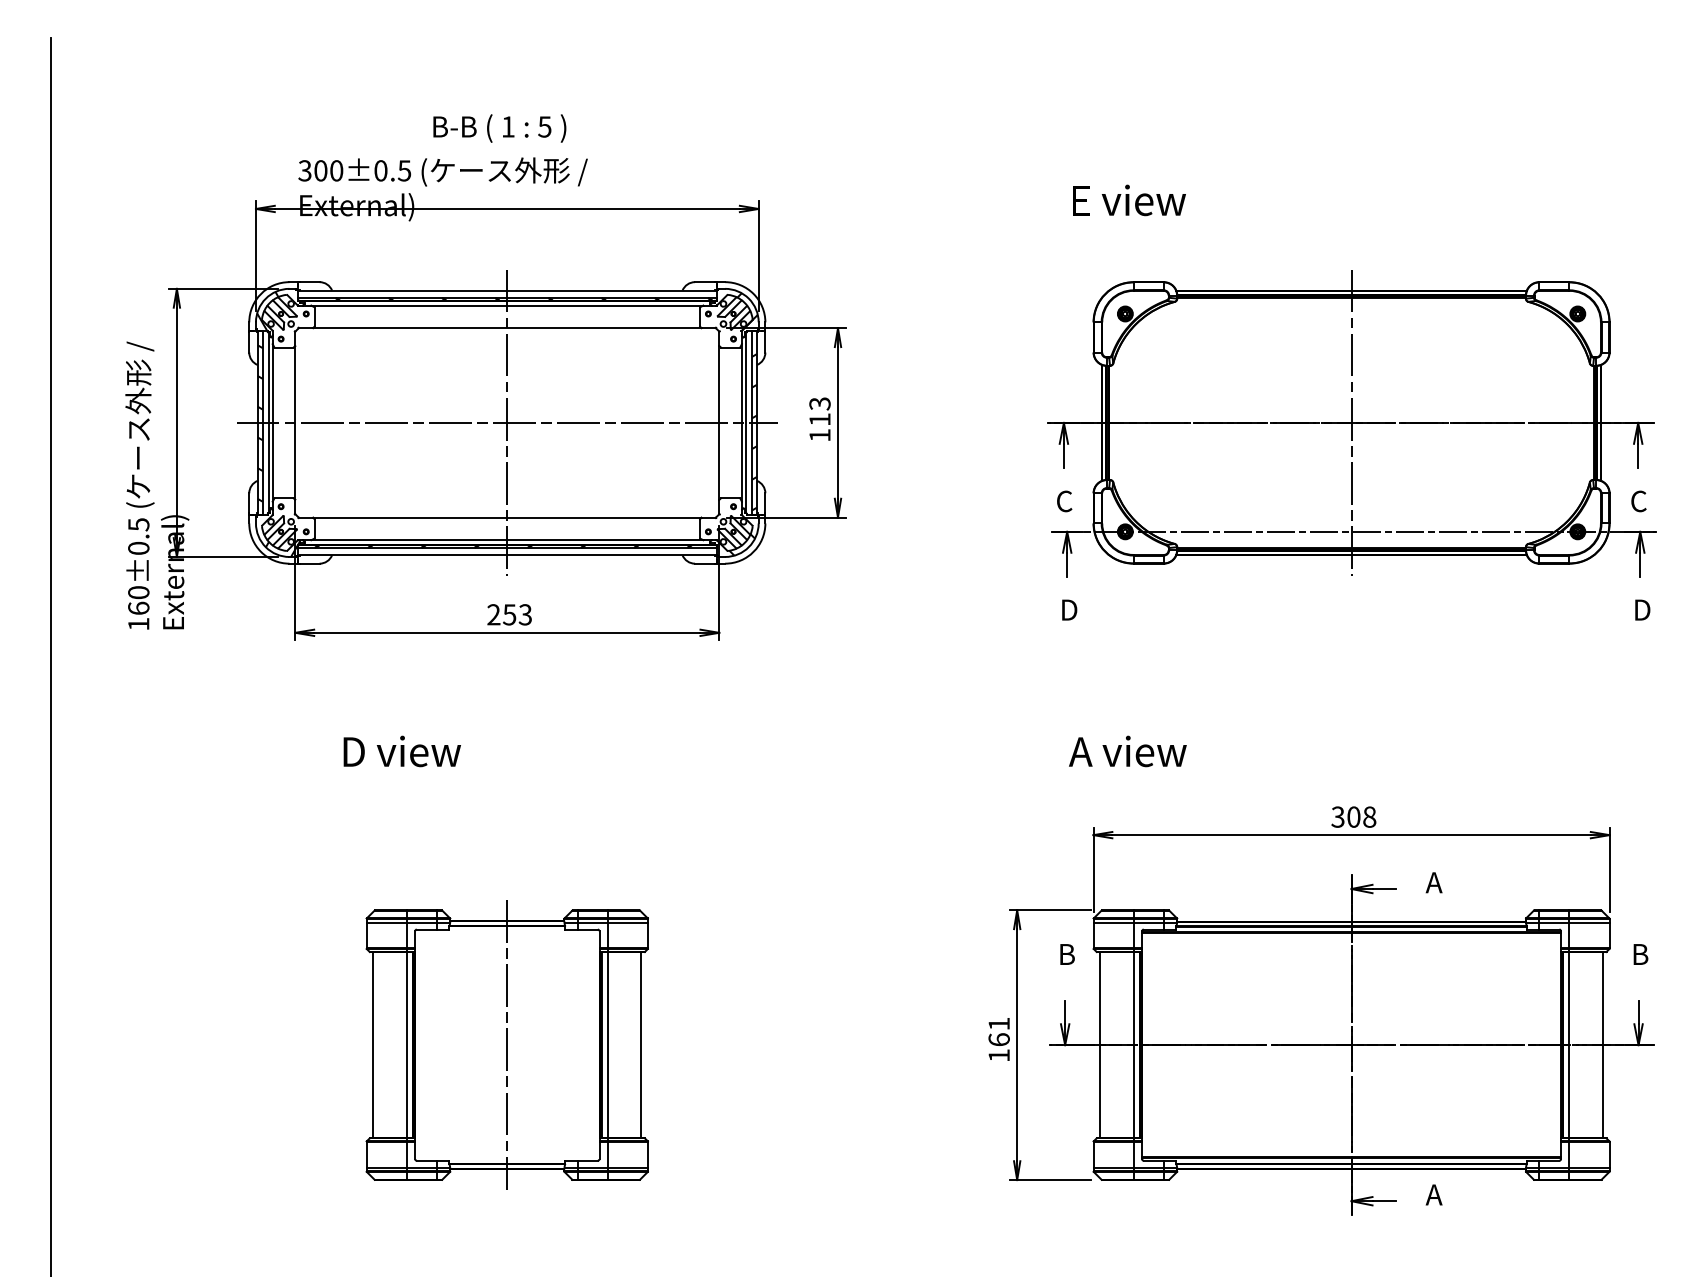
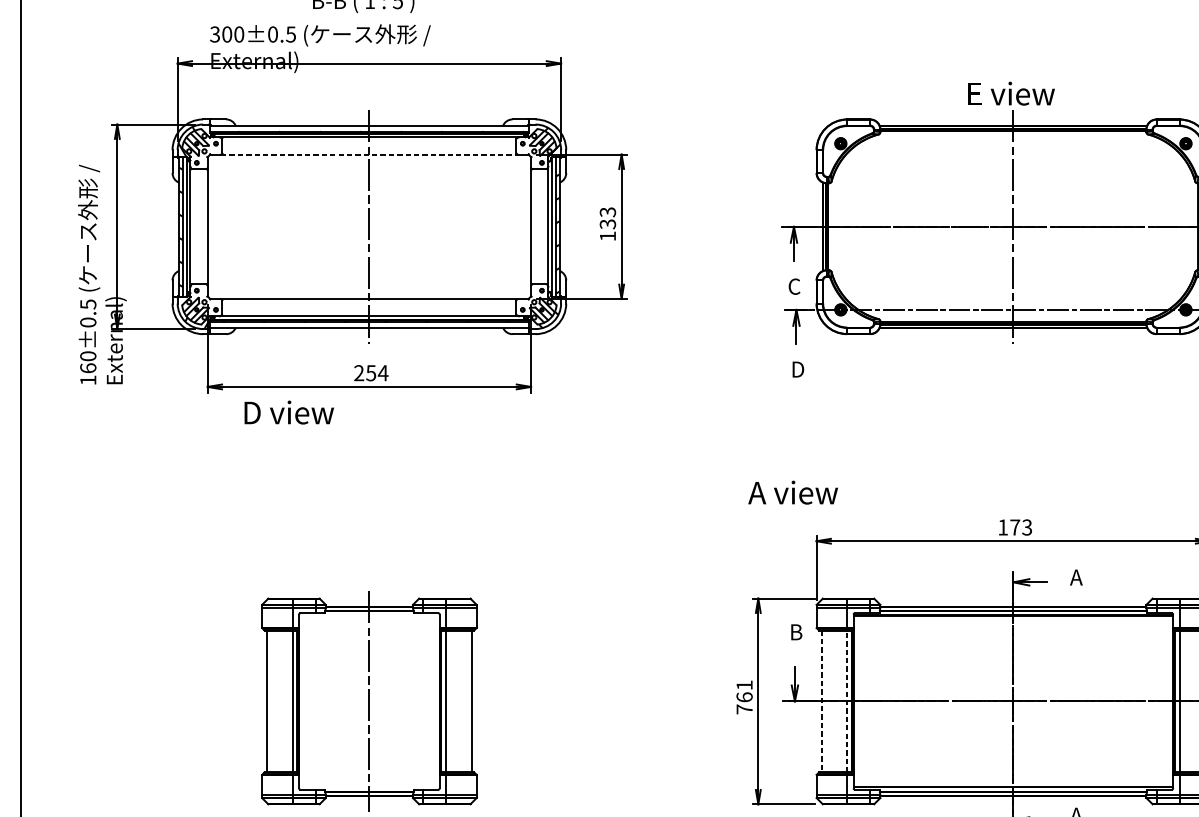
text: (1129, 200) -> (1011, 93), moved
line: (507, 328) -> (369, 154), solid -> dashed
text: (819, 419) -> (607, 224), 113 -> 133
line: (506, 422) -> (368, 226), removed
text: (525, 614) -> (383, 372), 253 -> 254
text: (401, 751) -> (288, 412), moved
text: (1127, 751) -> (792, 492), moved
text: (1353, 816) -> (1014, 527), 308 -> 173
line: (1133, 1044) -> (847, 700), solid -> dashed
line: (1100, 1045) -> (821, 701), solid -> dashed
text: (998, 1055) -> (744, 709), 161 -> 761

